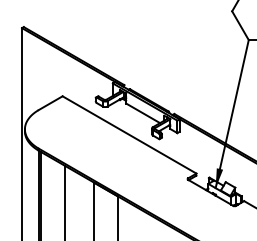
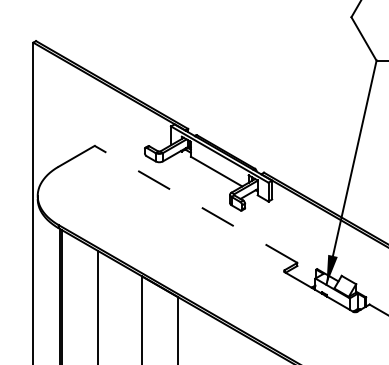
line: (129, 134) -> (196, 203), solid -> dashed

